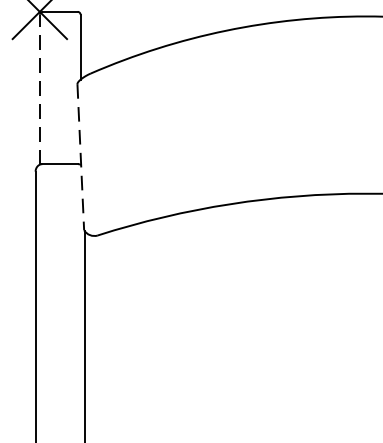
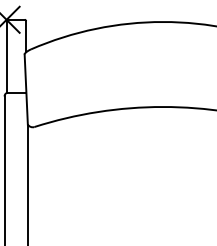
line: (39, 90) -> (6, 57), dashed -> solid
line: (81, 159) -> (26, 90), dashed -> solid

